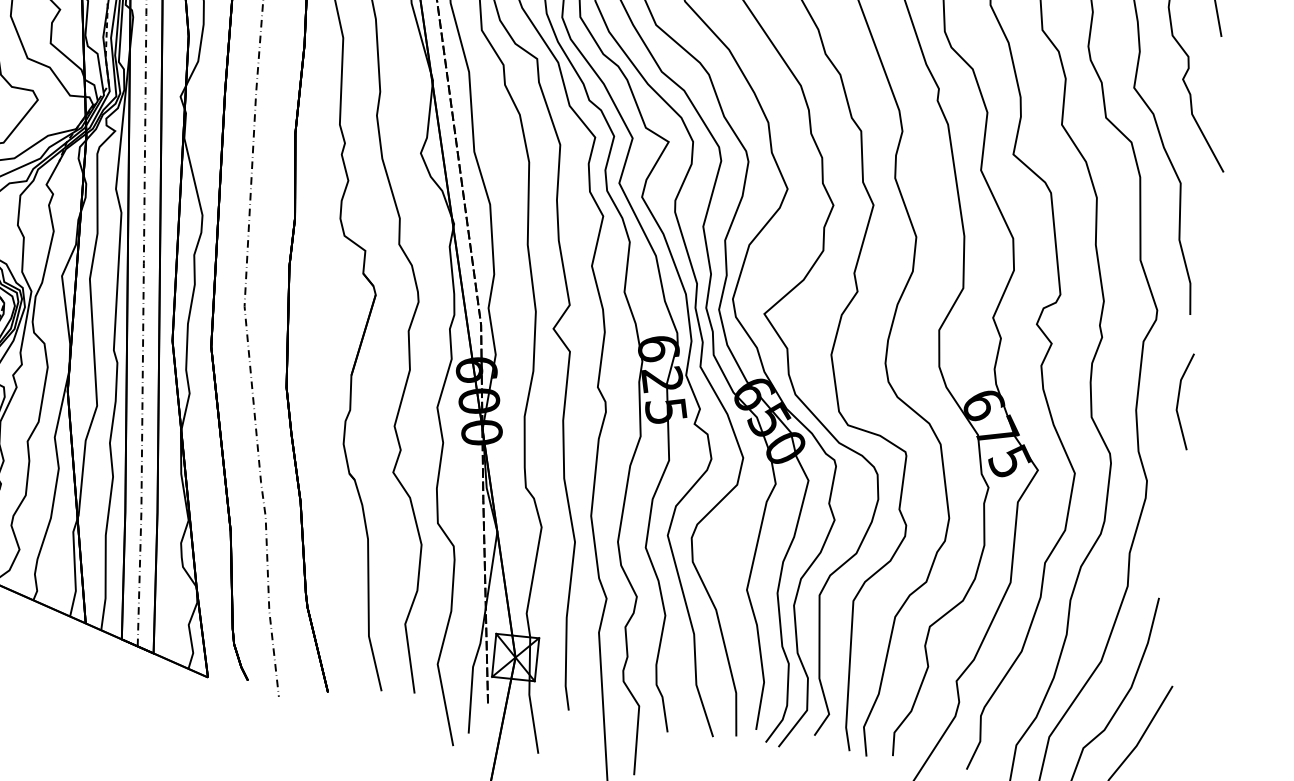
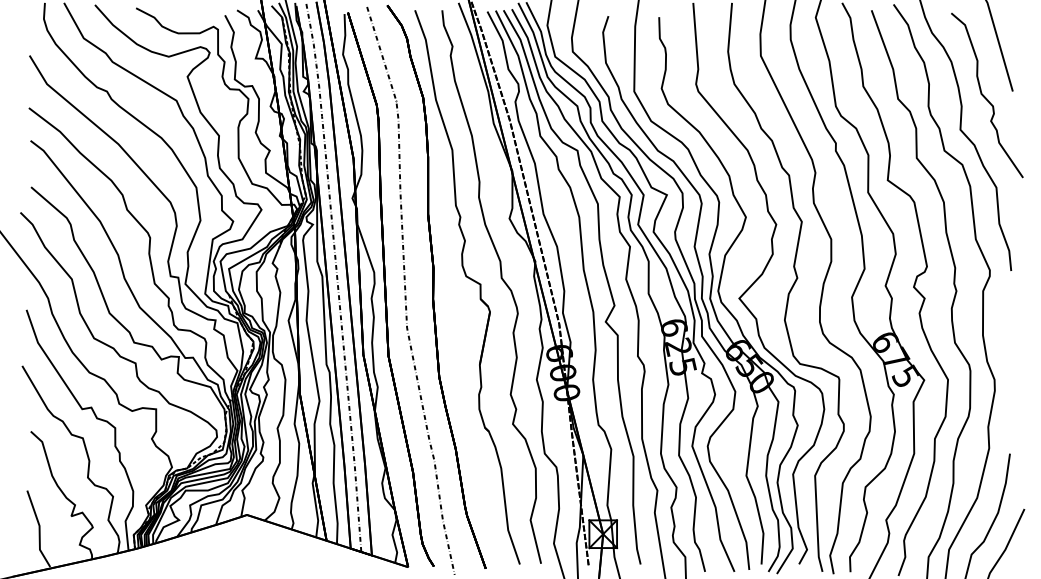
line: (1180, 397) -> (1010, 324), removed

